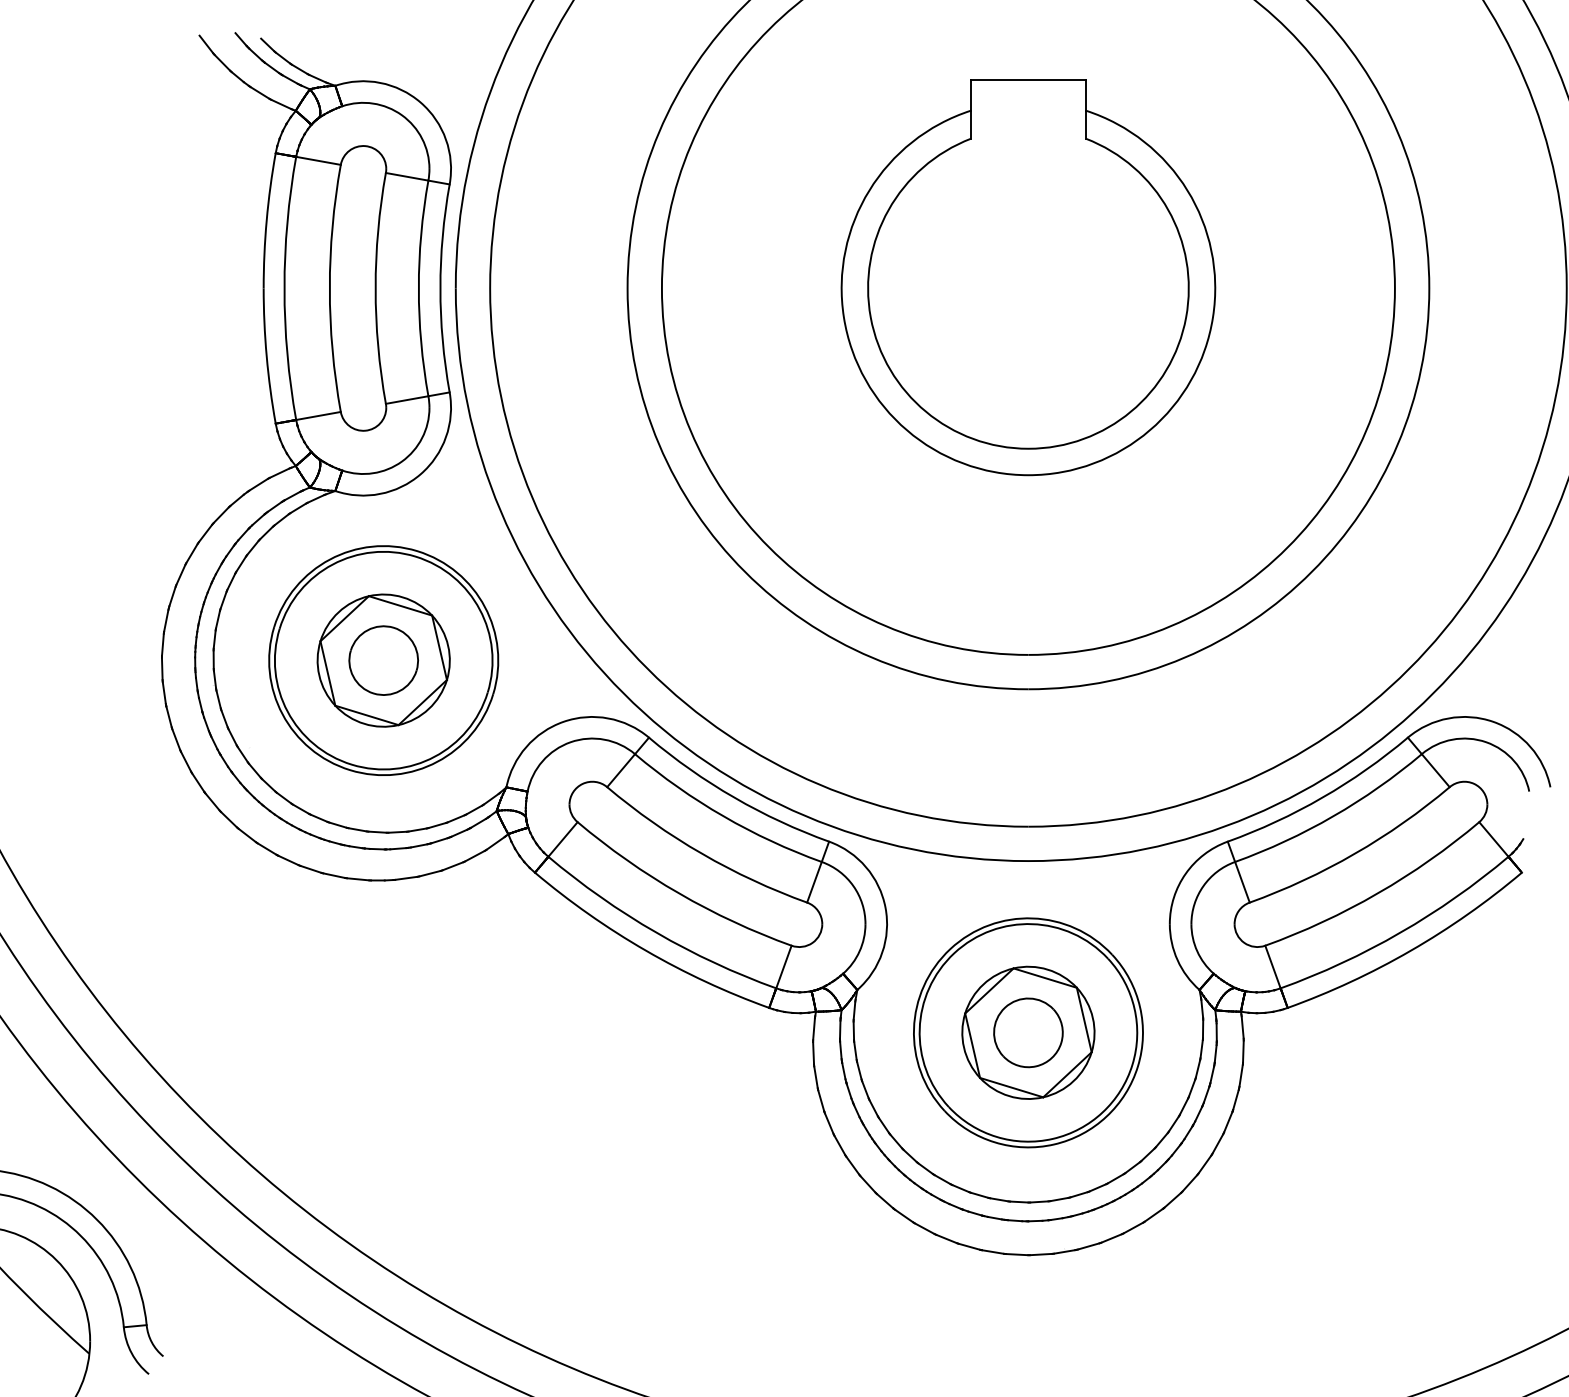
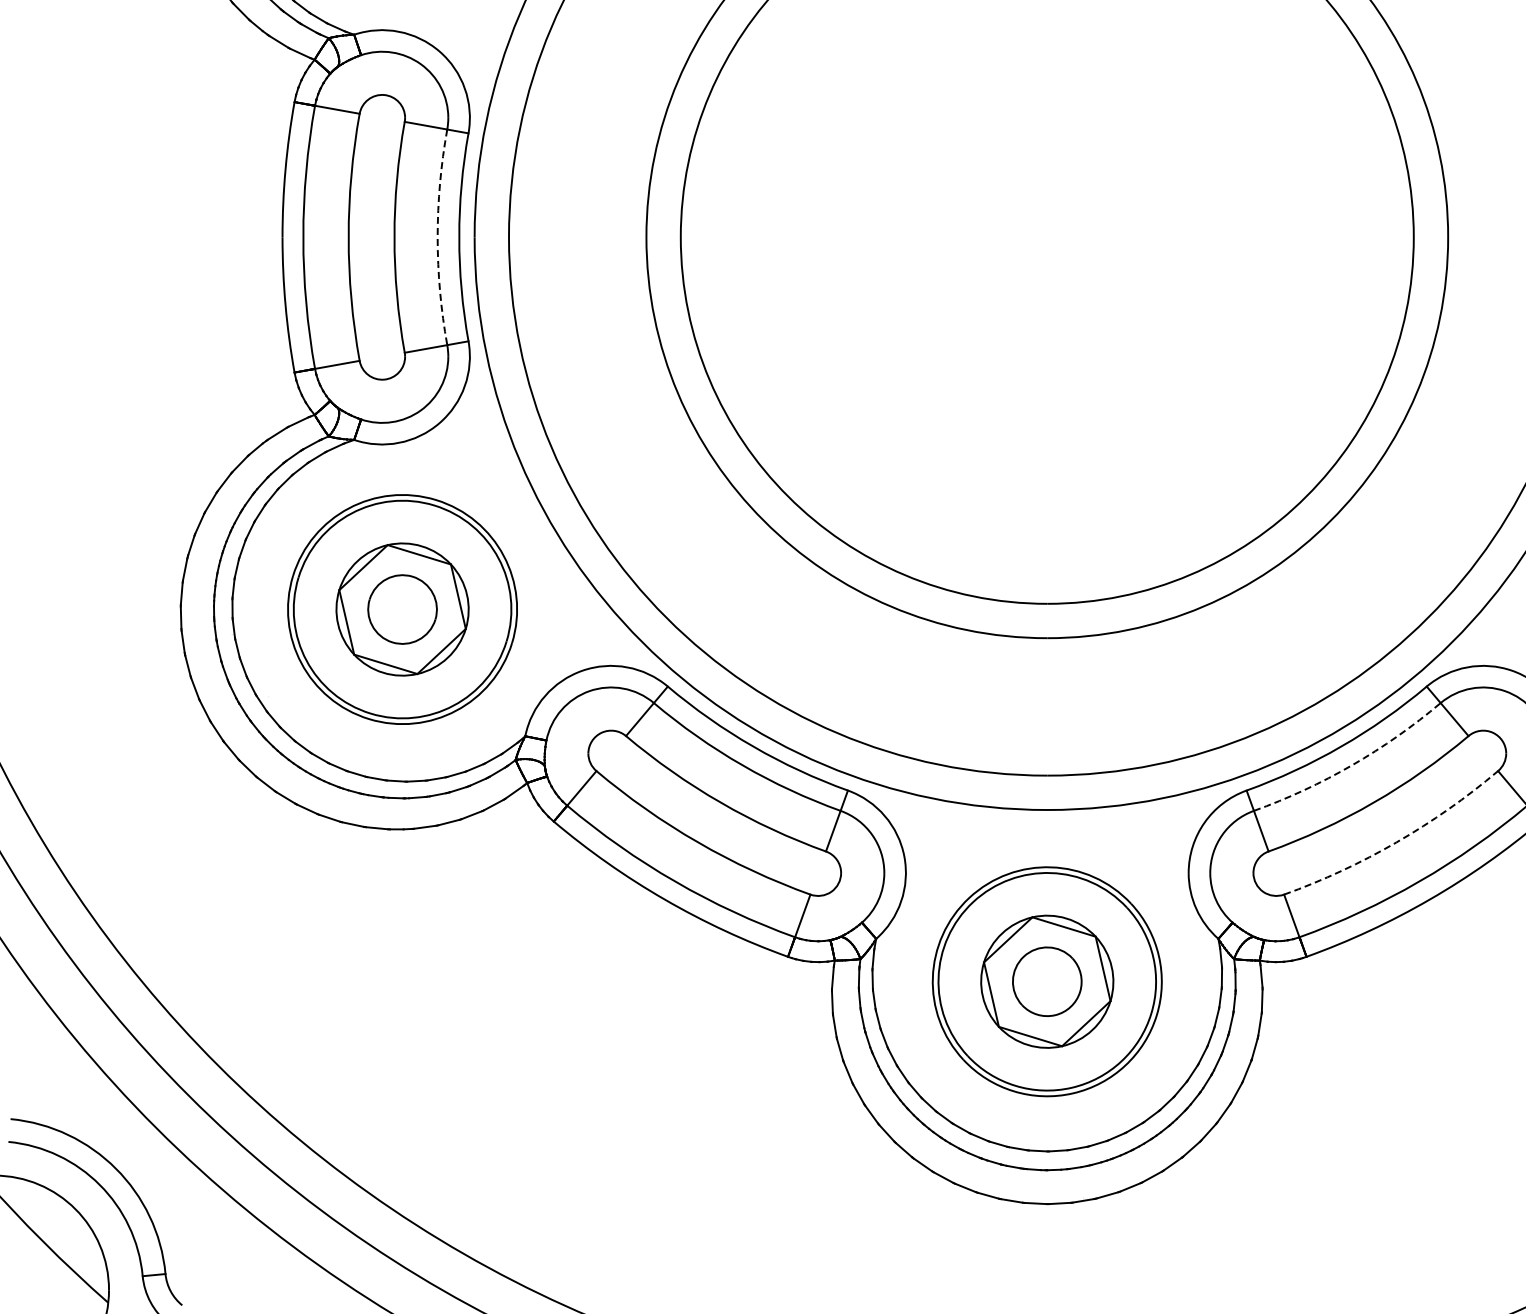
part: (1028, 277) -> (1047, 226), removed
arc: (418, 288) -> (437, 237), solid -> dashed
arc: (1333, 816) -> (1352, 765), solid -> dashed
arc: (1377, 893) -> (1396, 842), solid -> dashed

